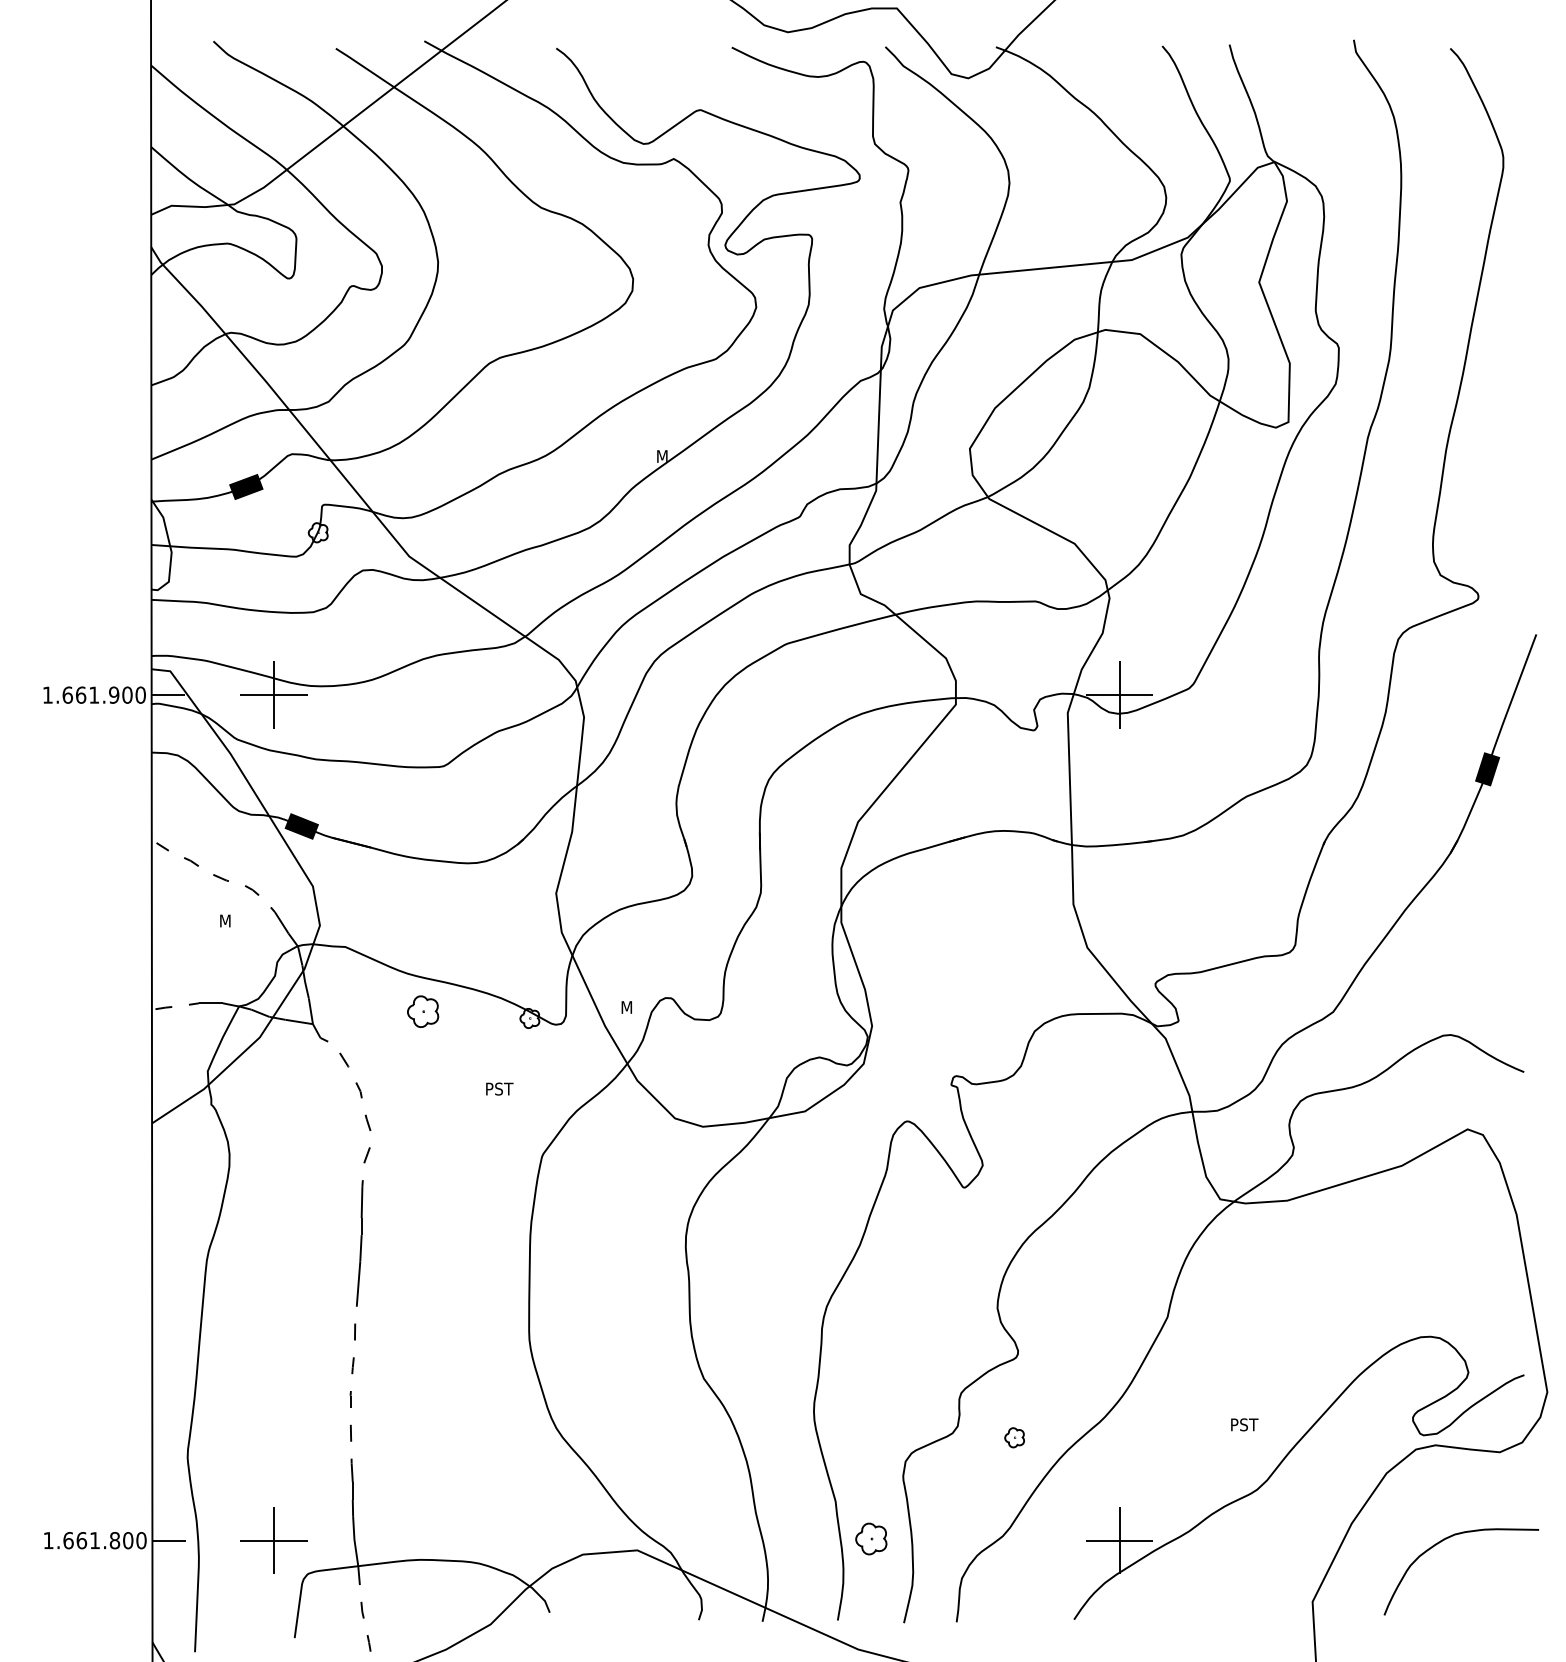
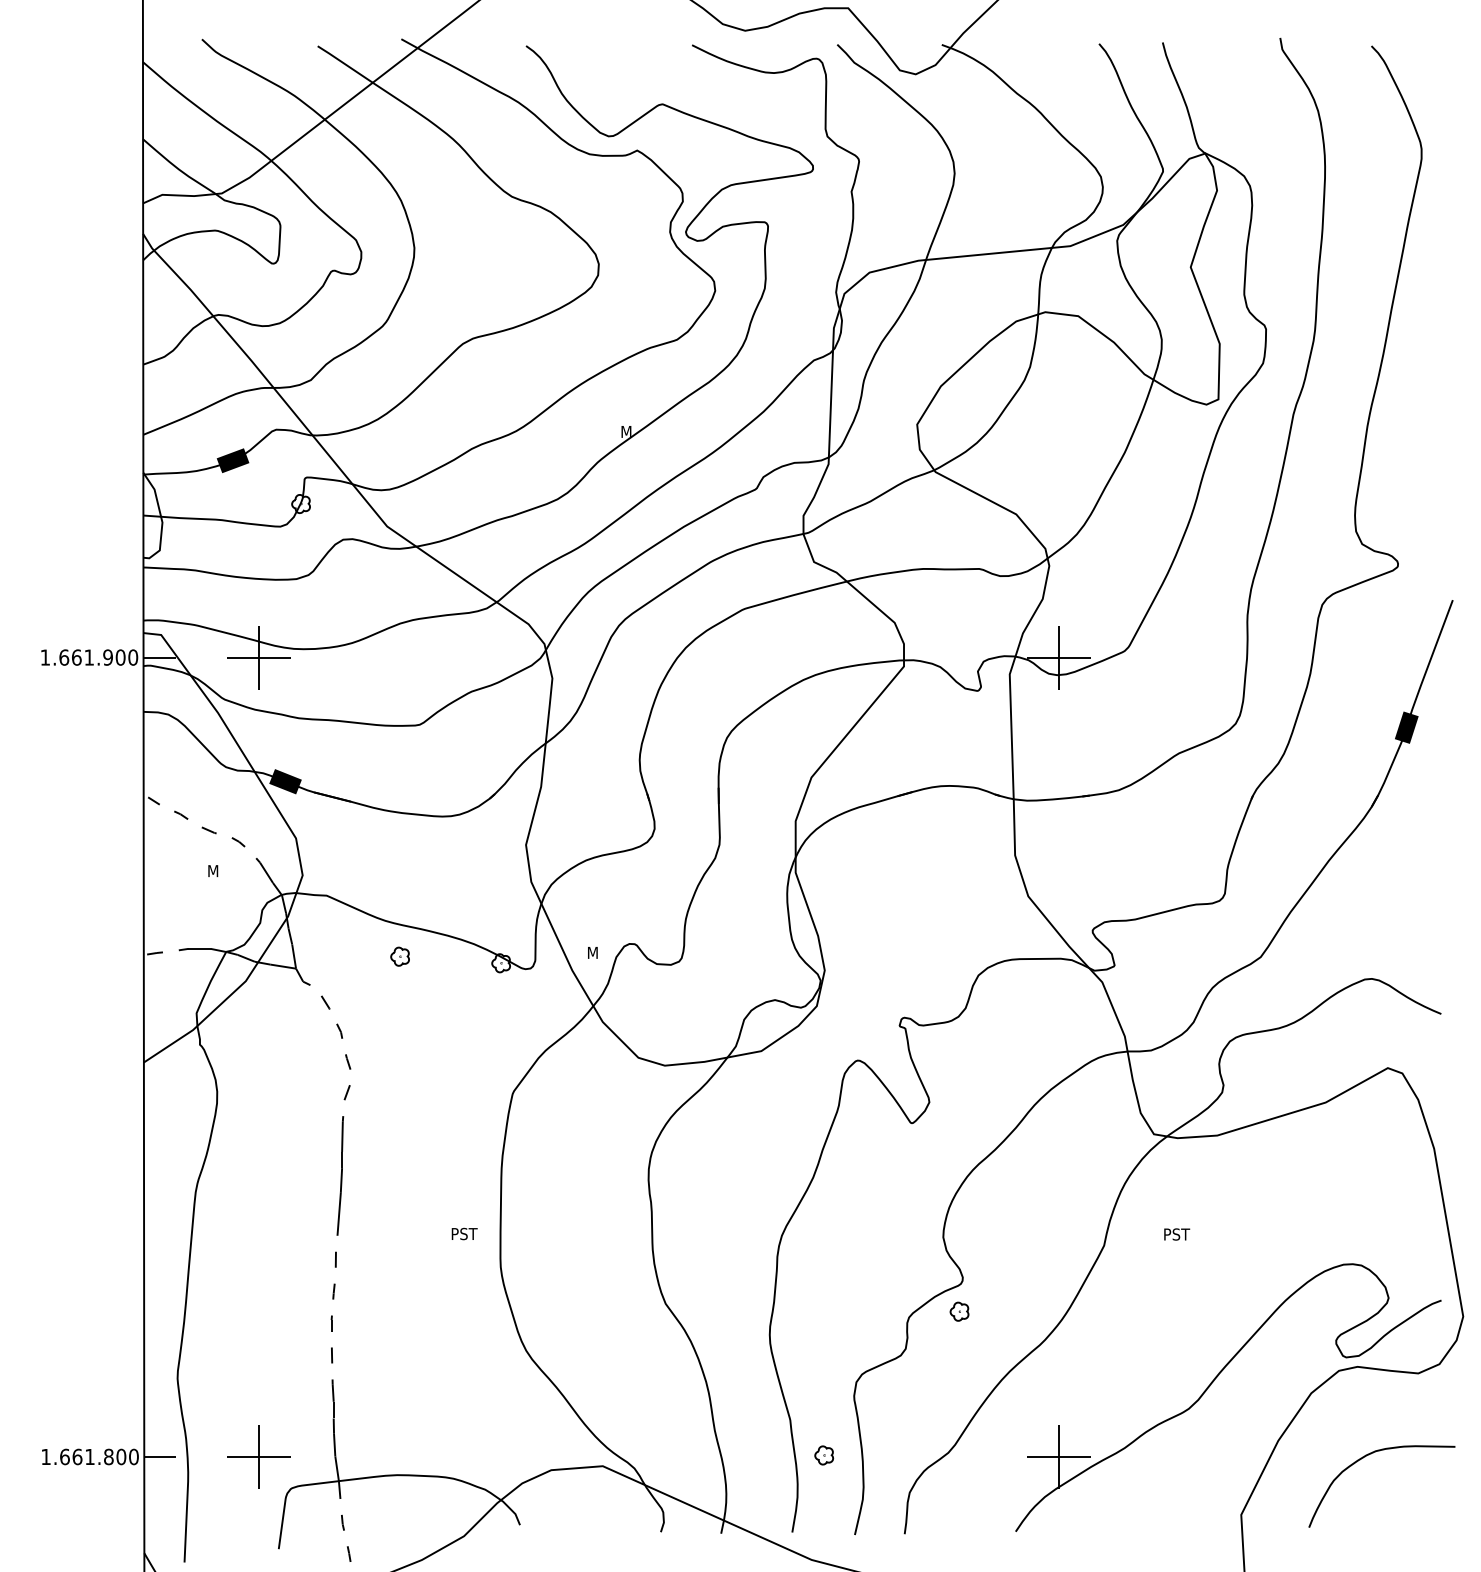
part: (422, 1011) -> (399, 956), size x0.62
text: (499, 1088) -> (464, 1233), moved
text: (1245, 1424) -> (1177, 1234), moved
part: (1014, 1437) -> (959, 1311), moved
part: (871, 1539) -> (824, 1455), size x0.62

